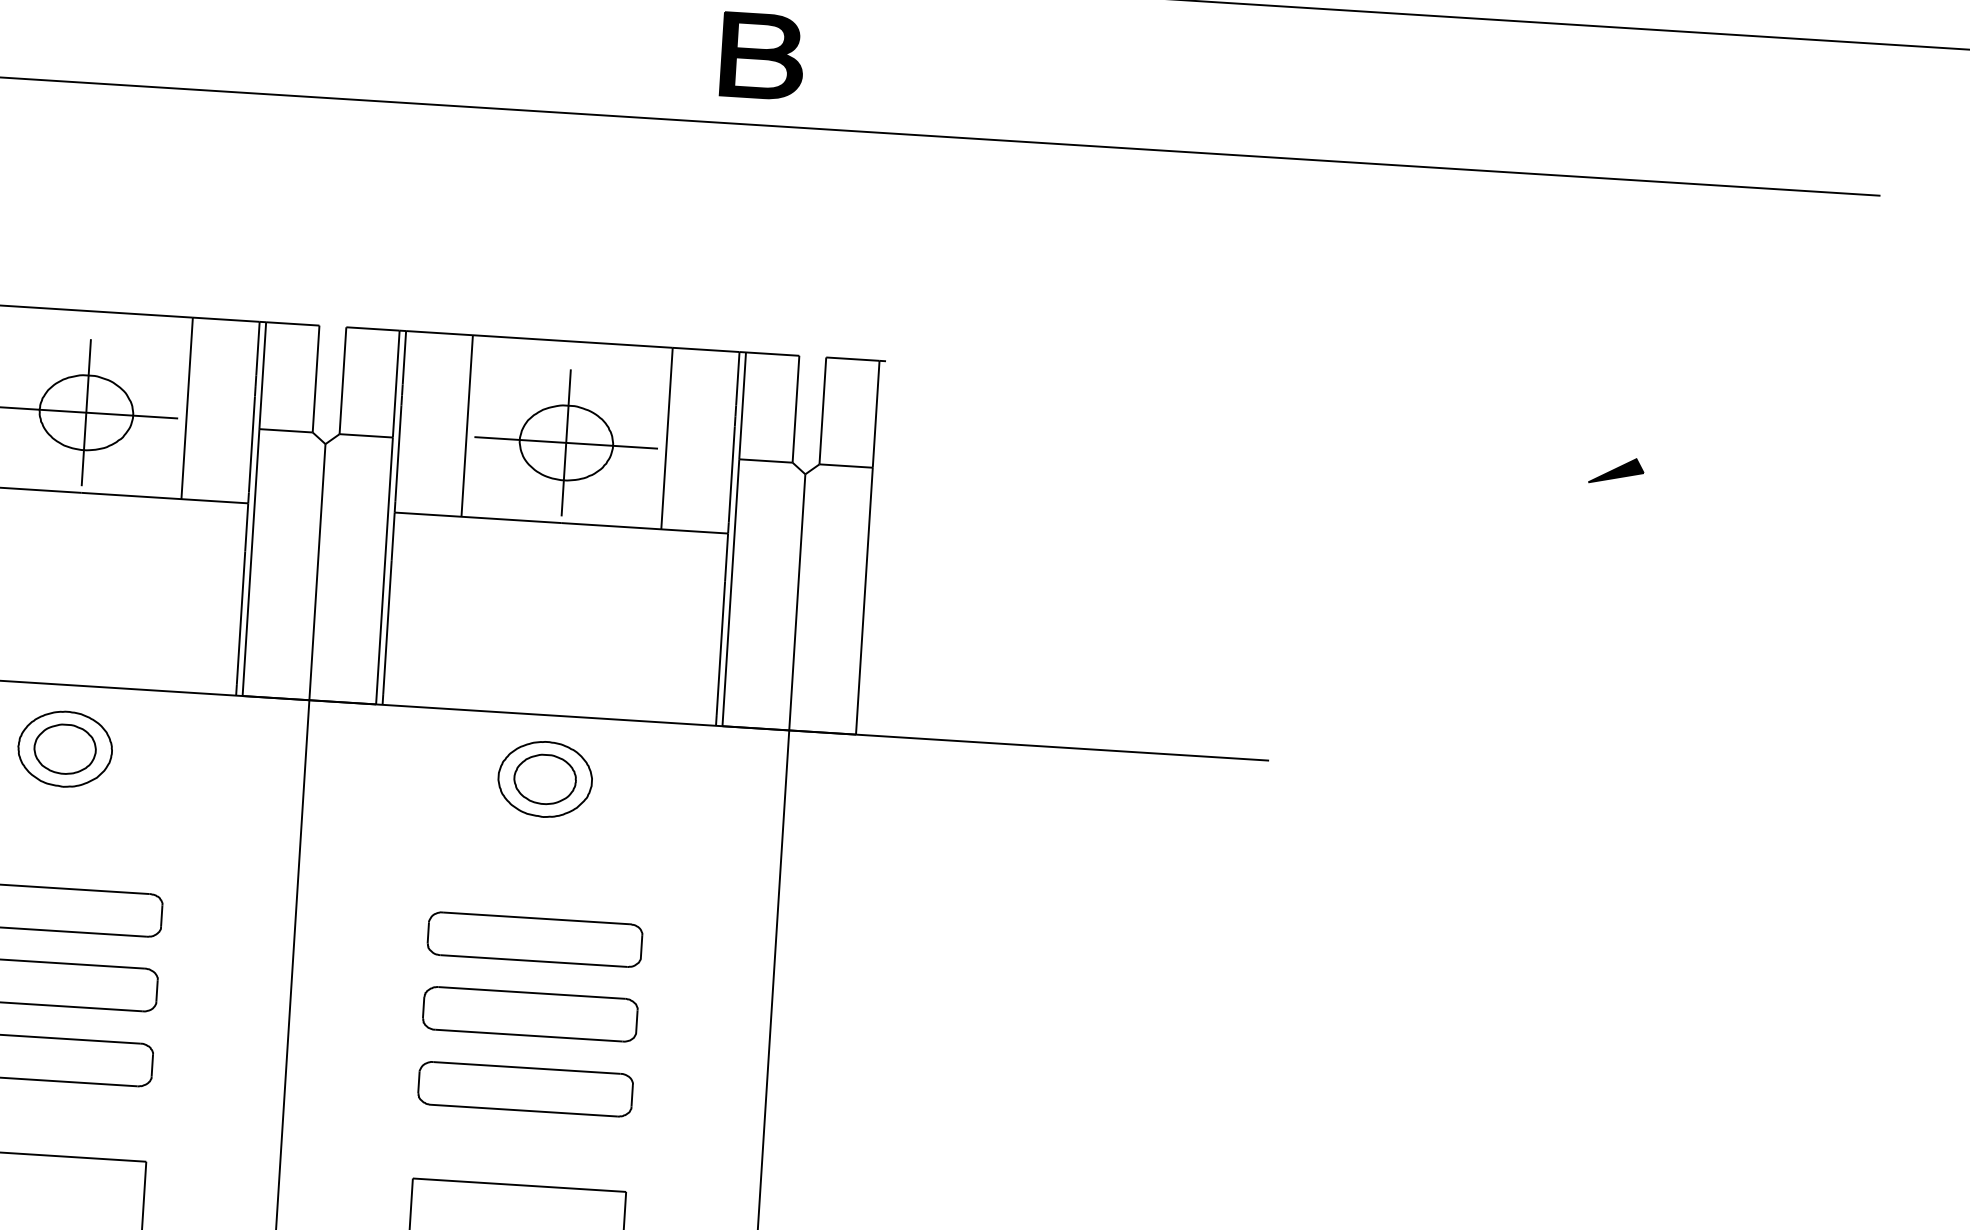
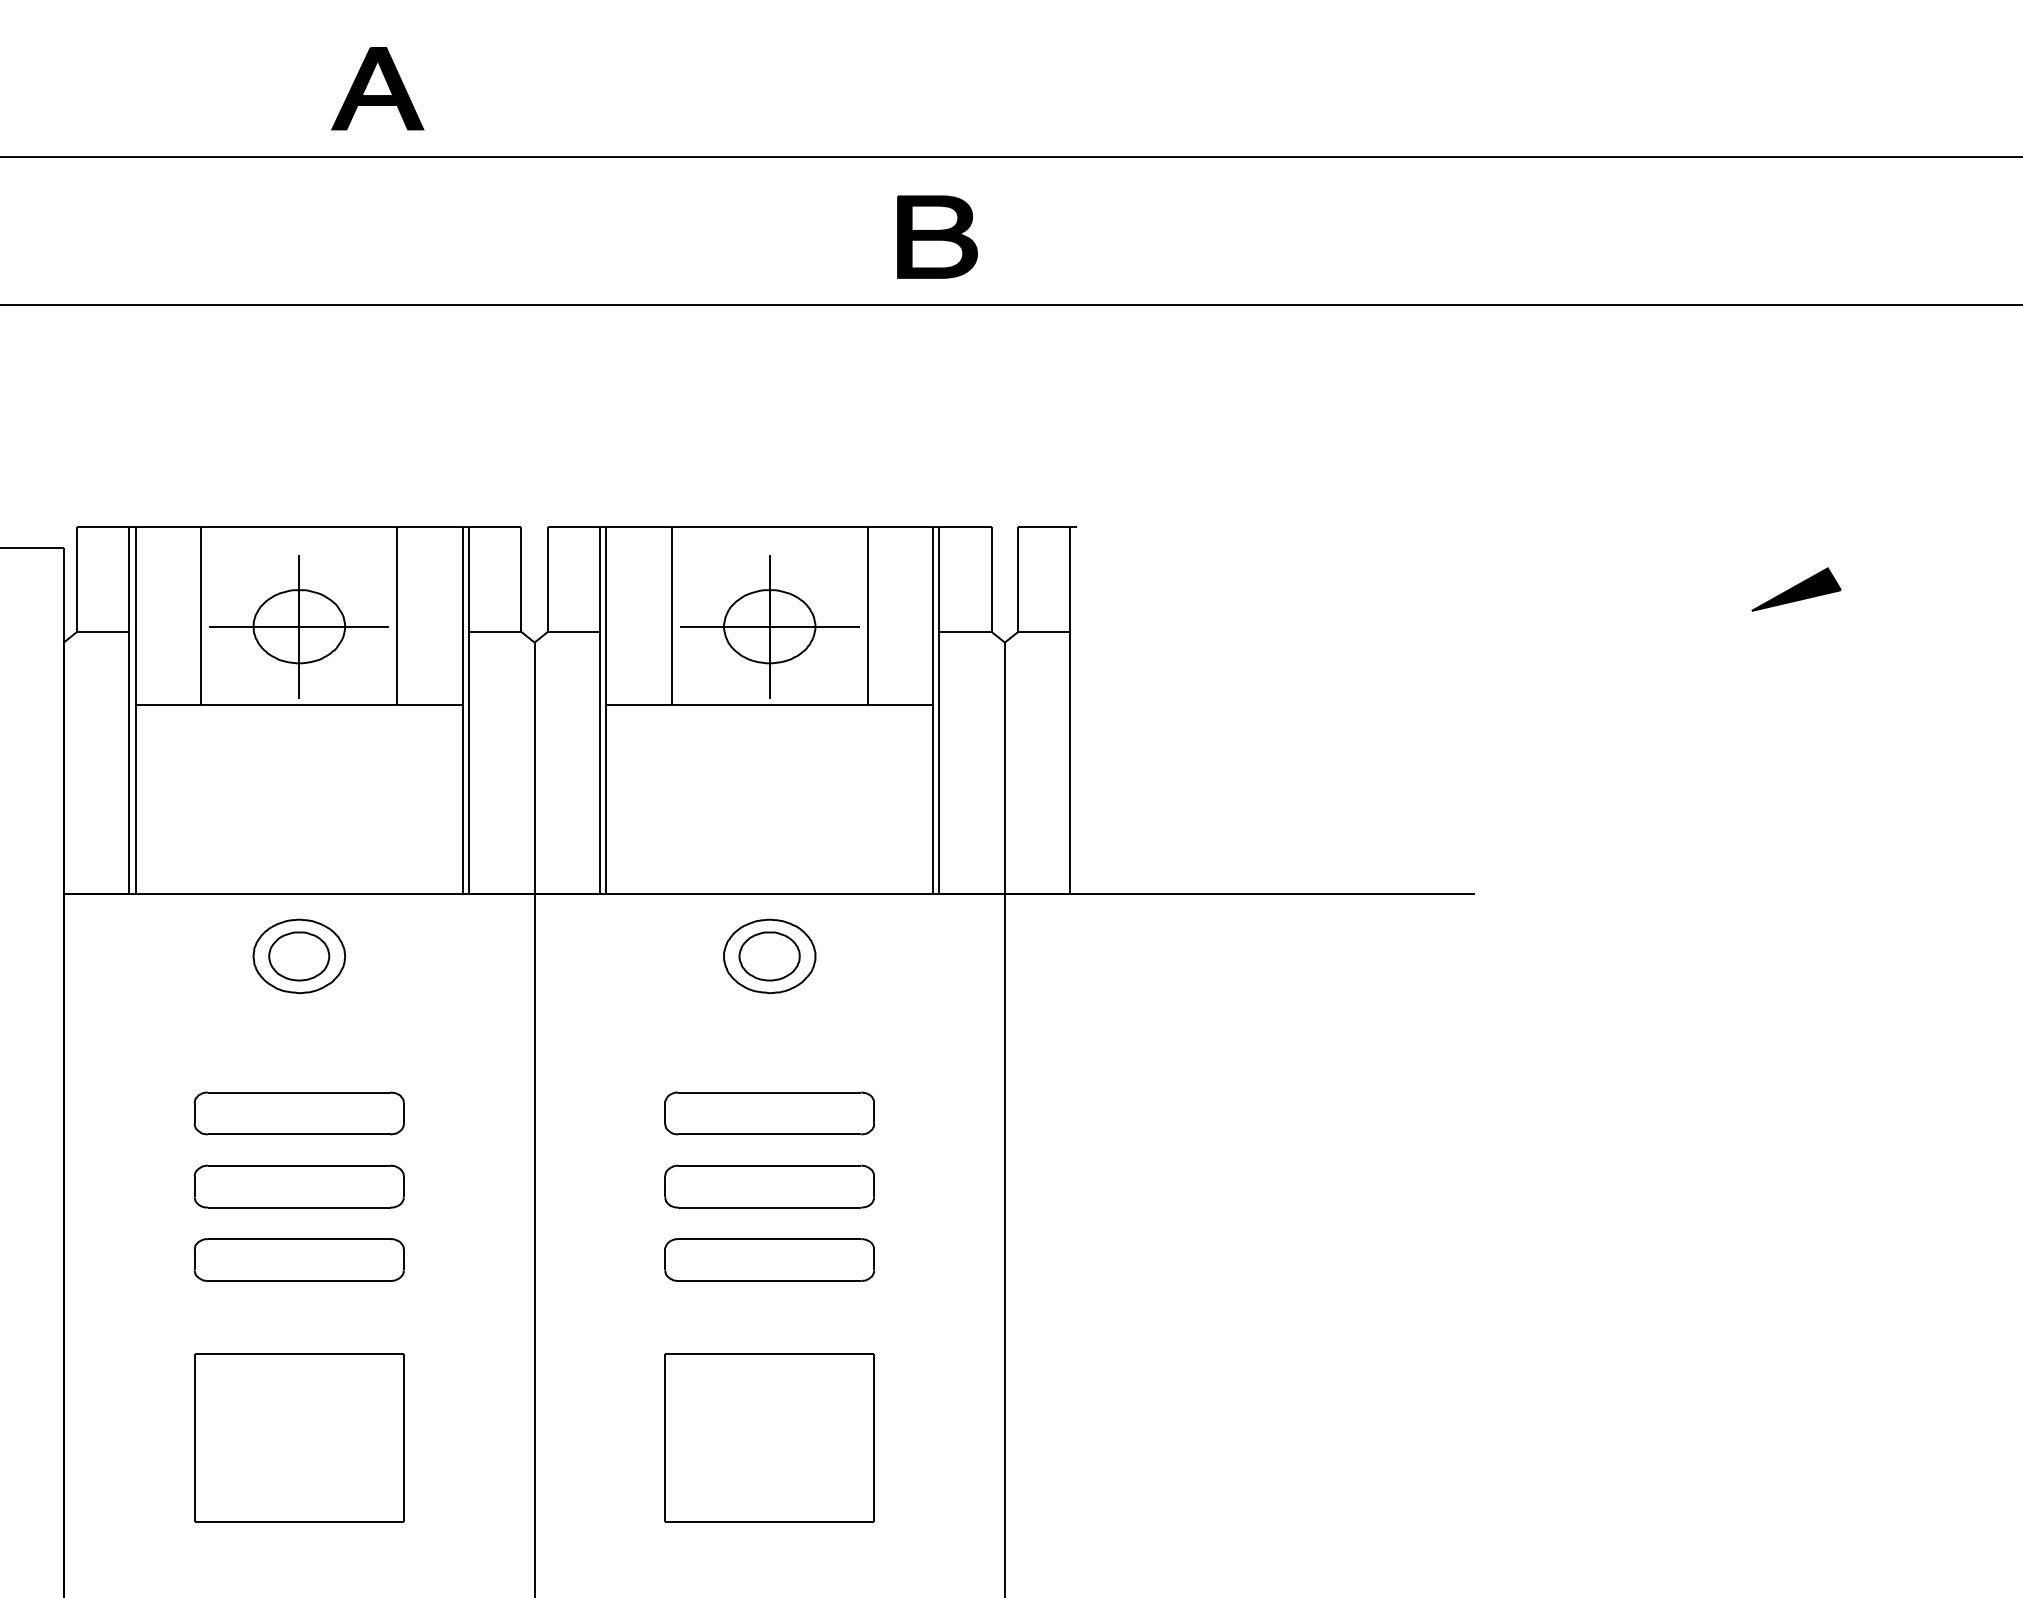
part: (1616, 470) -> (1796, 589), size x1.67

